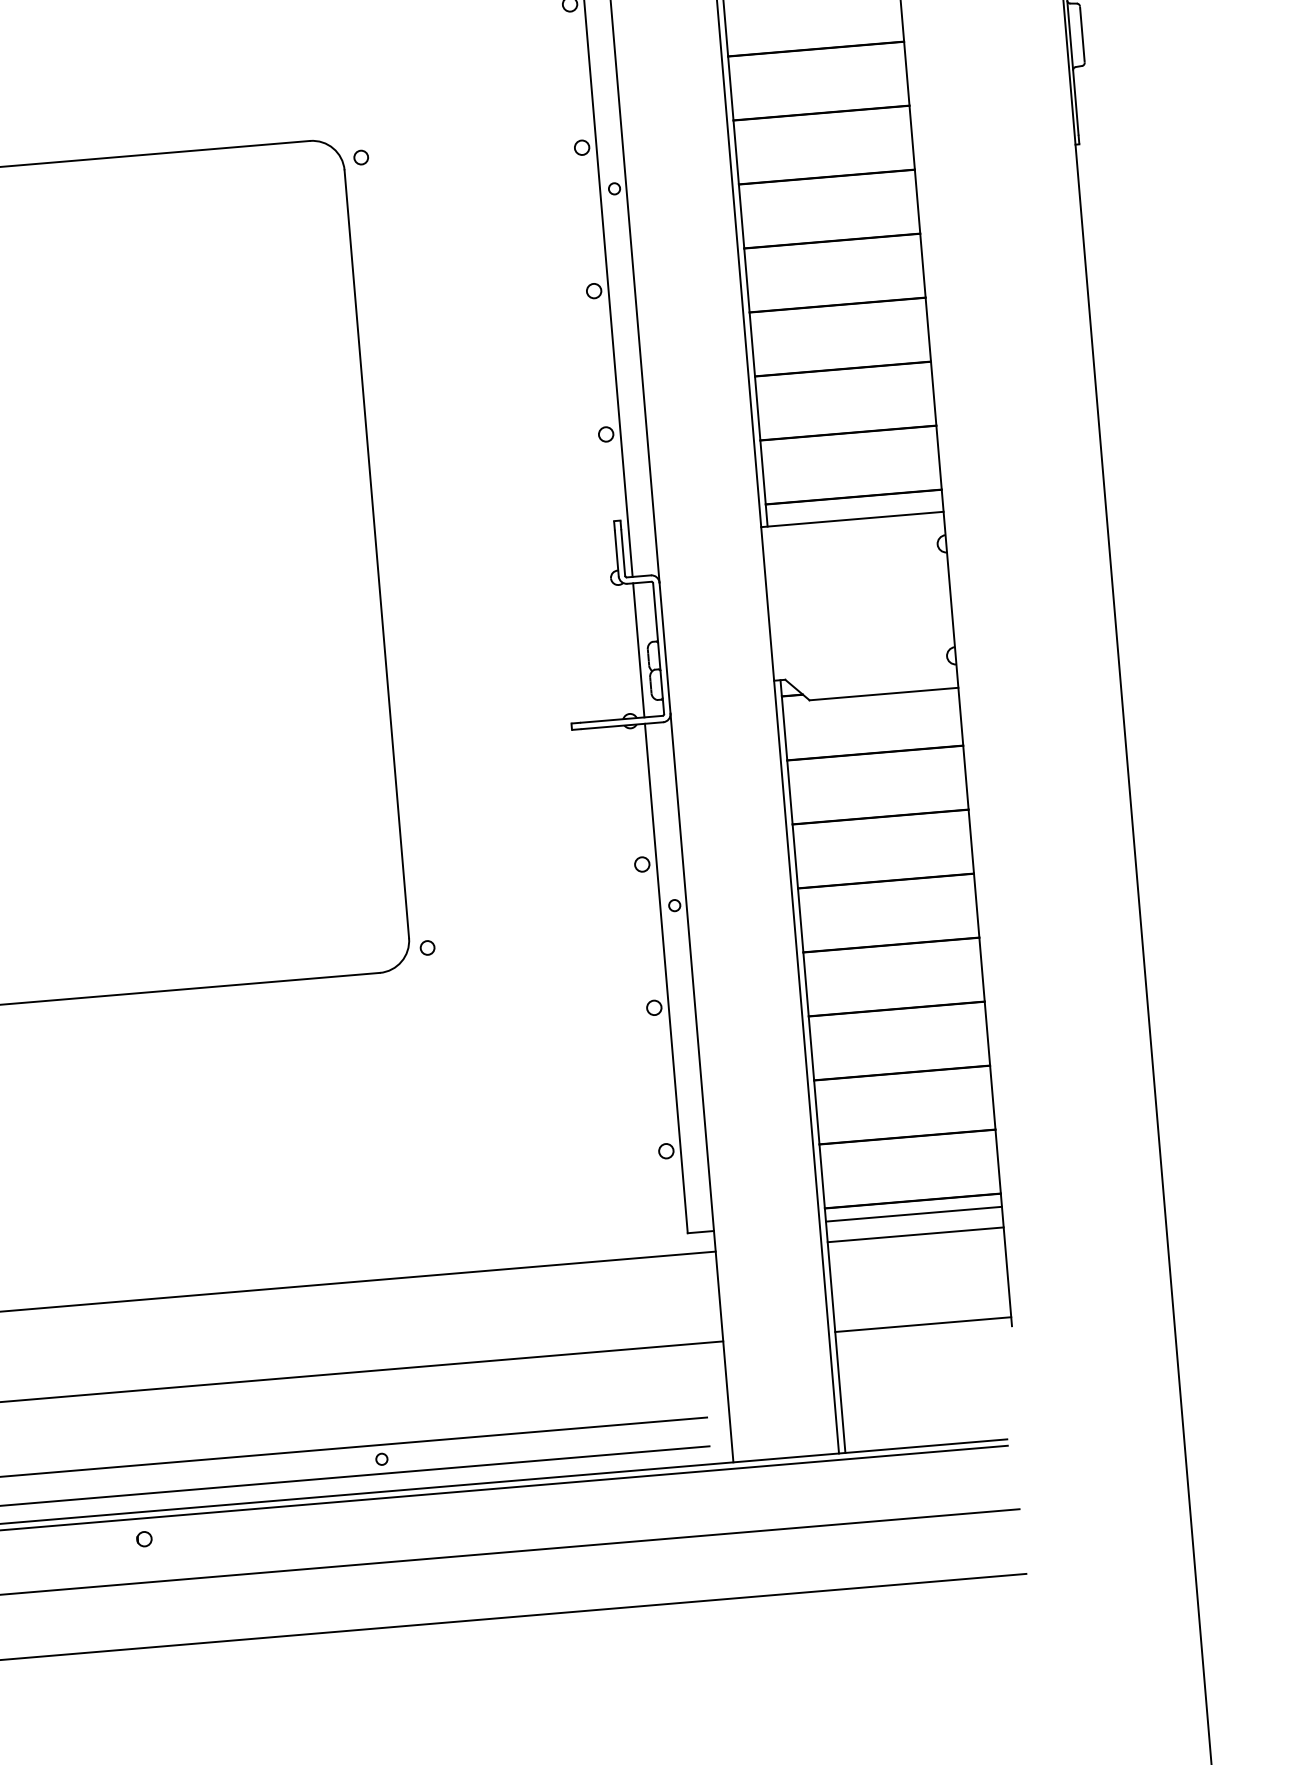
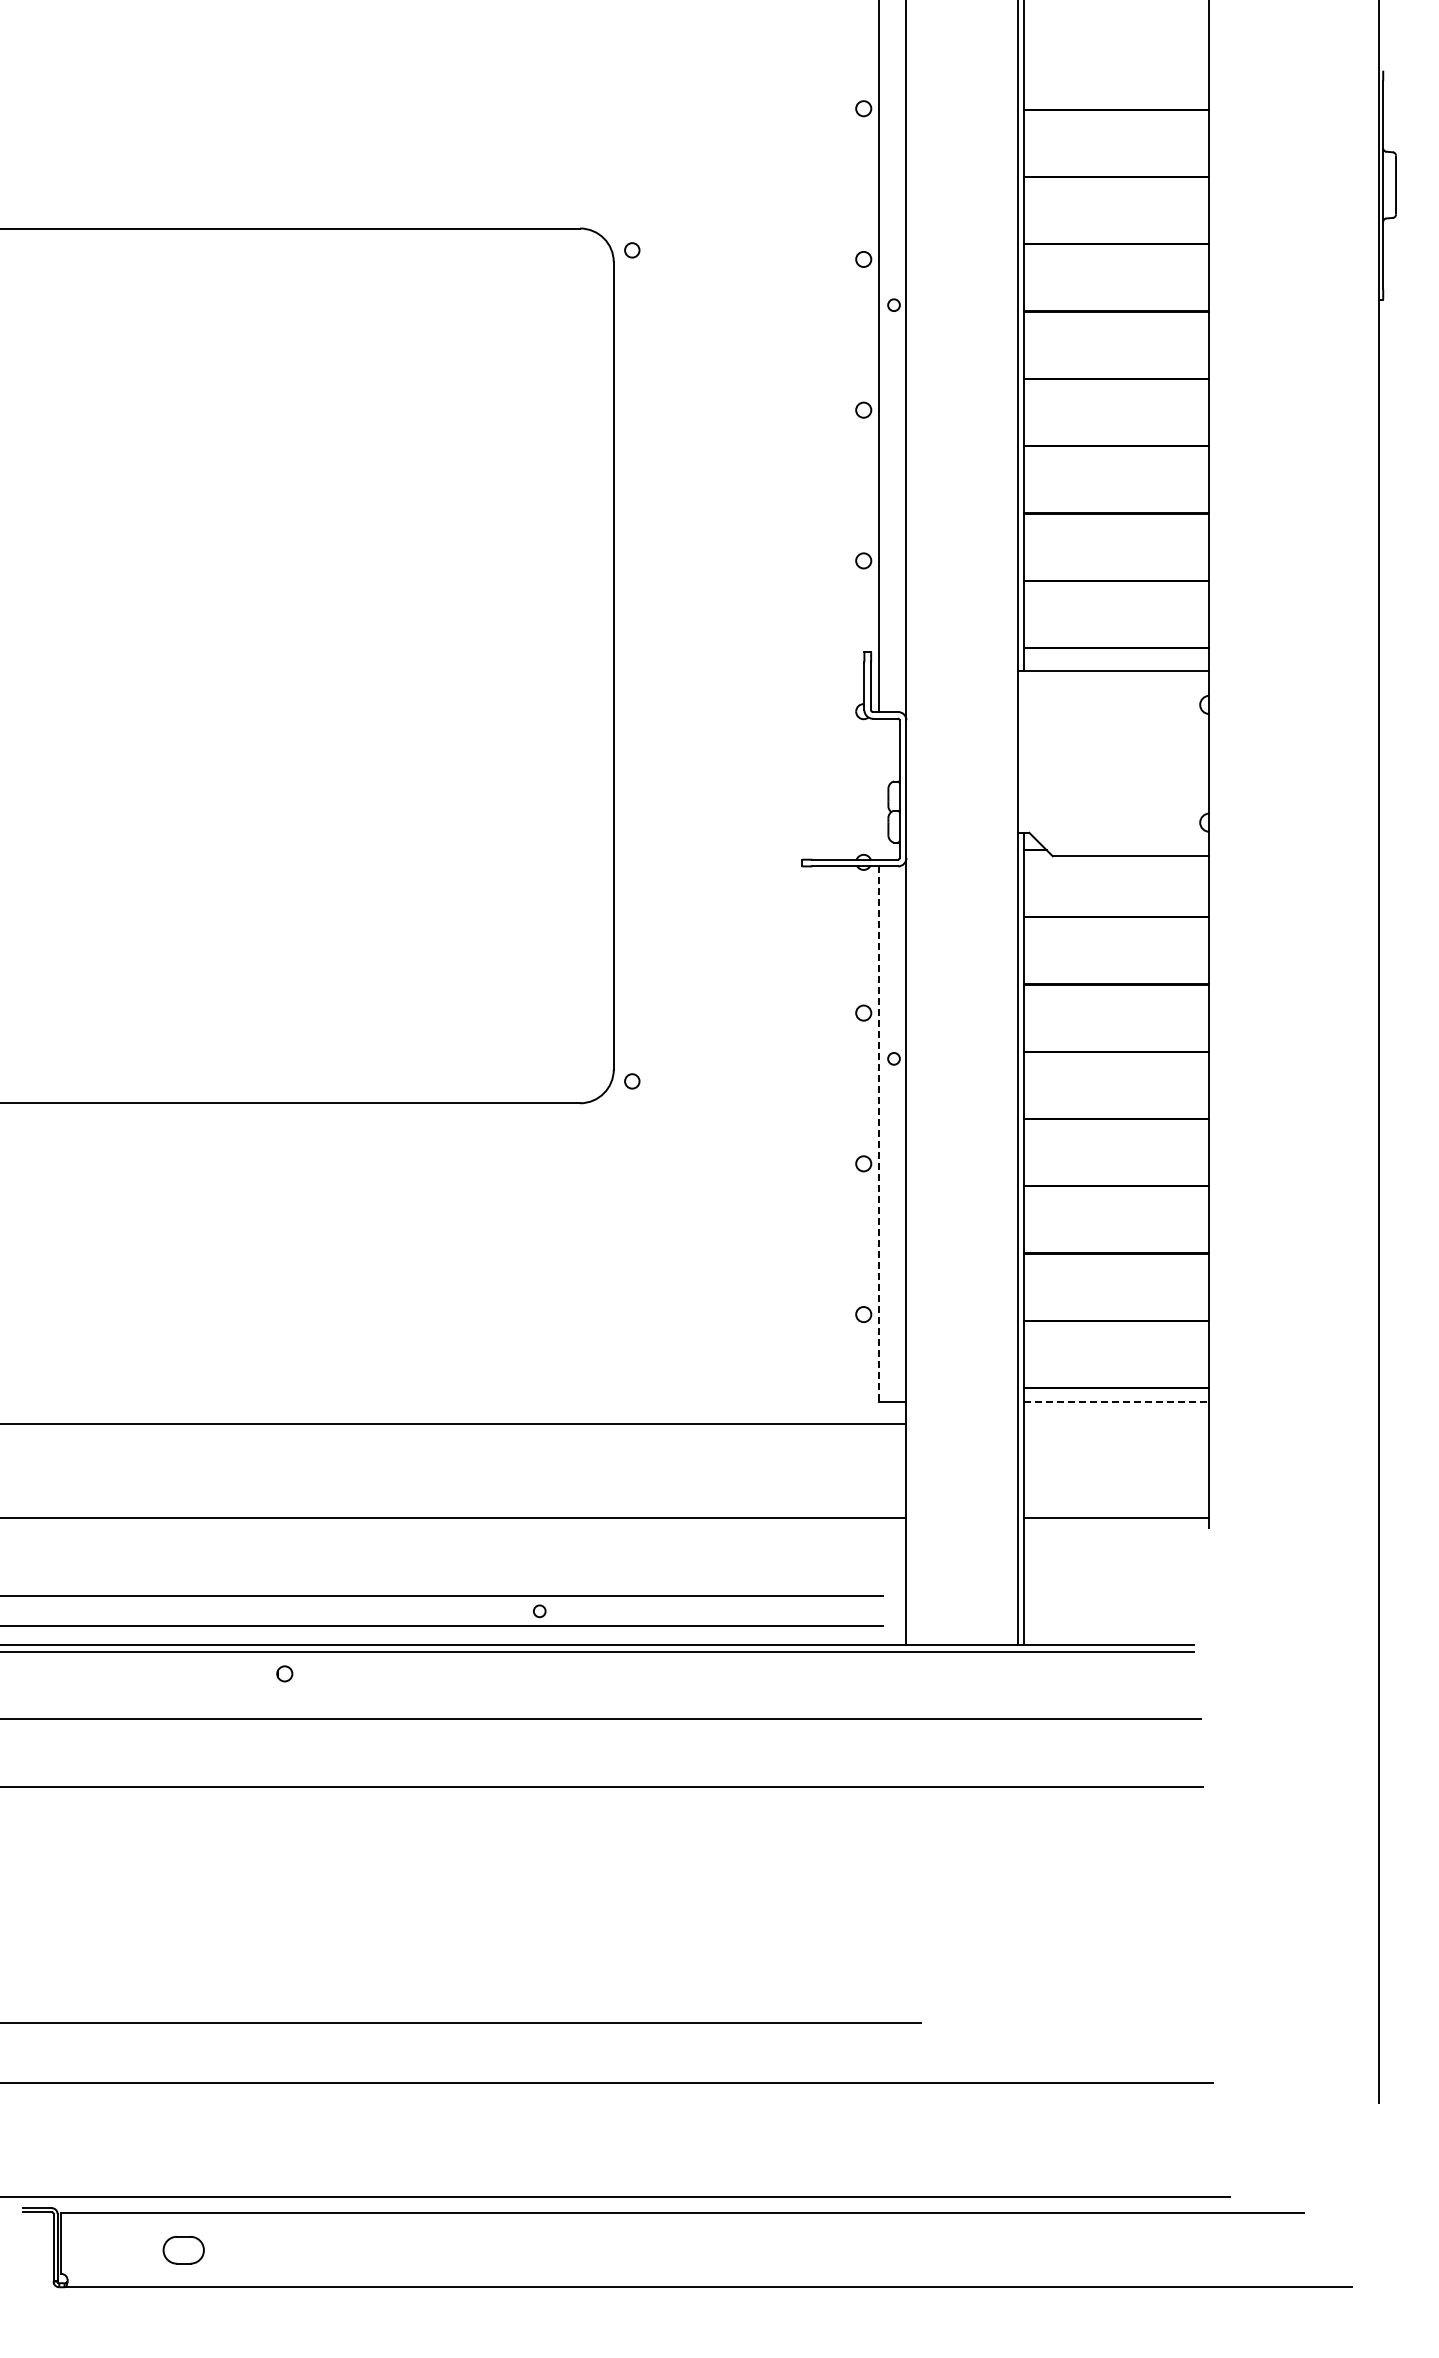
line: (638, 649) -> (878, 788), removed
line: (666, 978) -> (878, 1134), solid -> dashed
line: (913, 1214) -> (1116, 1402), solid -> dashed
line: (915, 1234) -> (1116, 1423), removed

